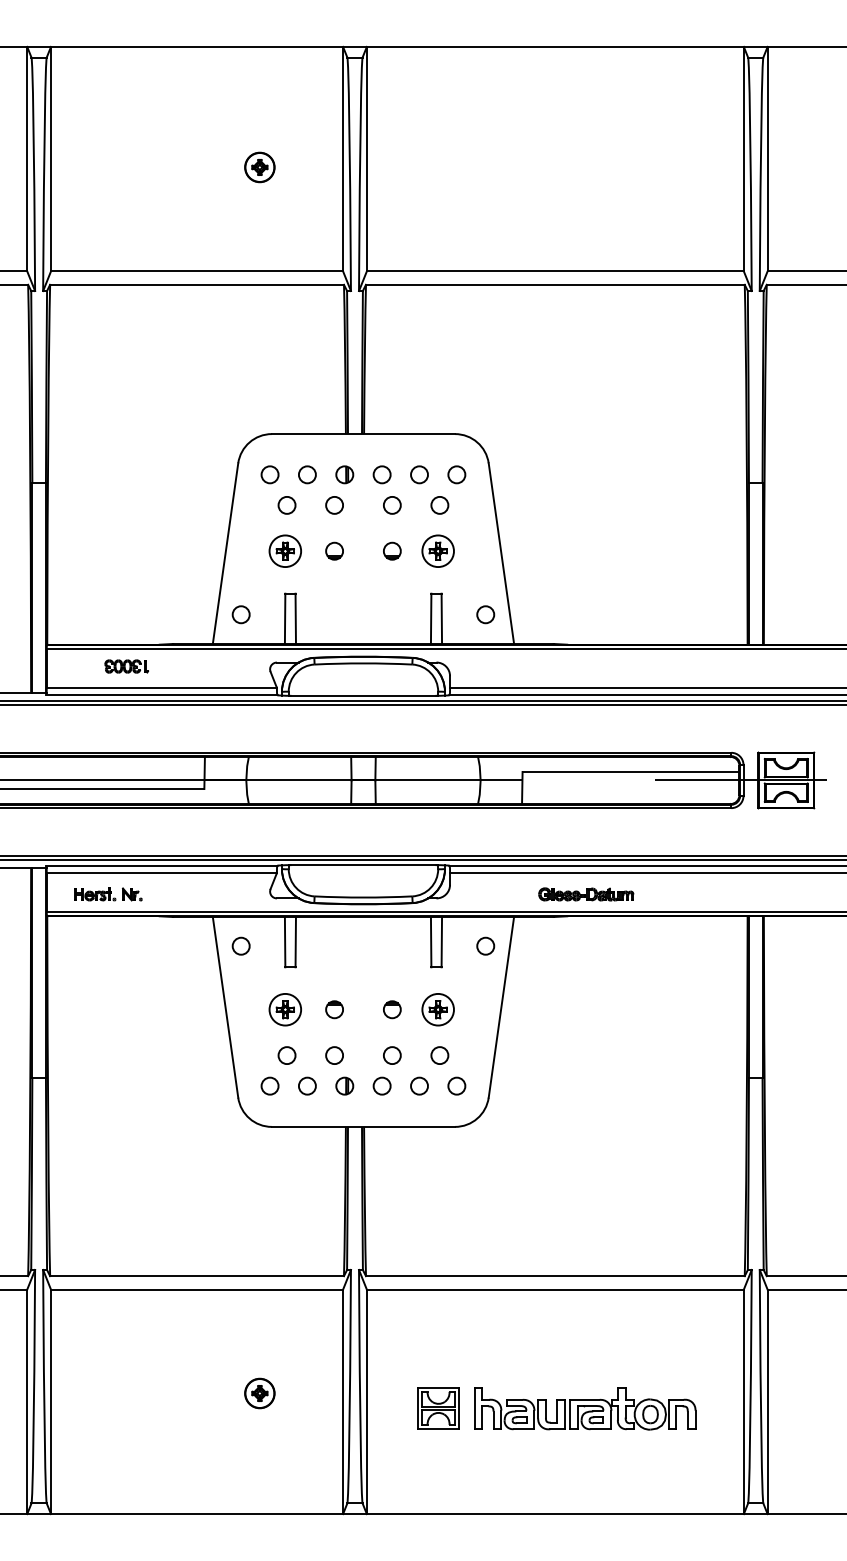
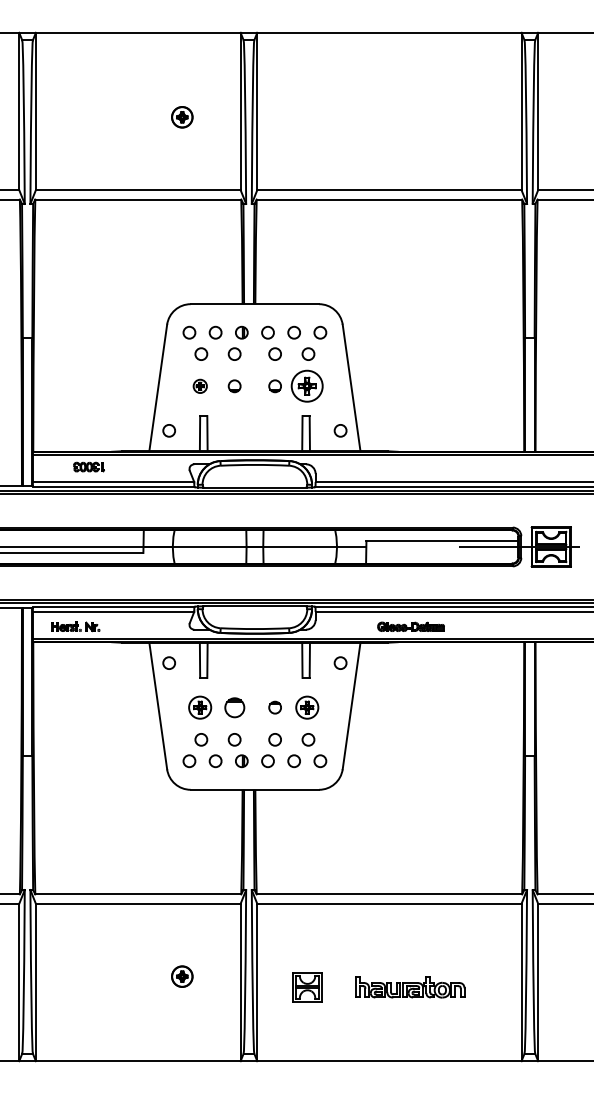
part: (285, 551) -> (200, 386), size x0.6
part: (438, 551) -> (307, 386), size x1.4
part: (334, 1009) -> (234, 707), size x1.6
part: (585, 1408) -> (410, 987), size x0.7

